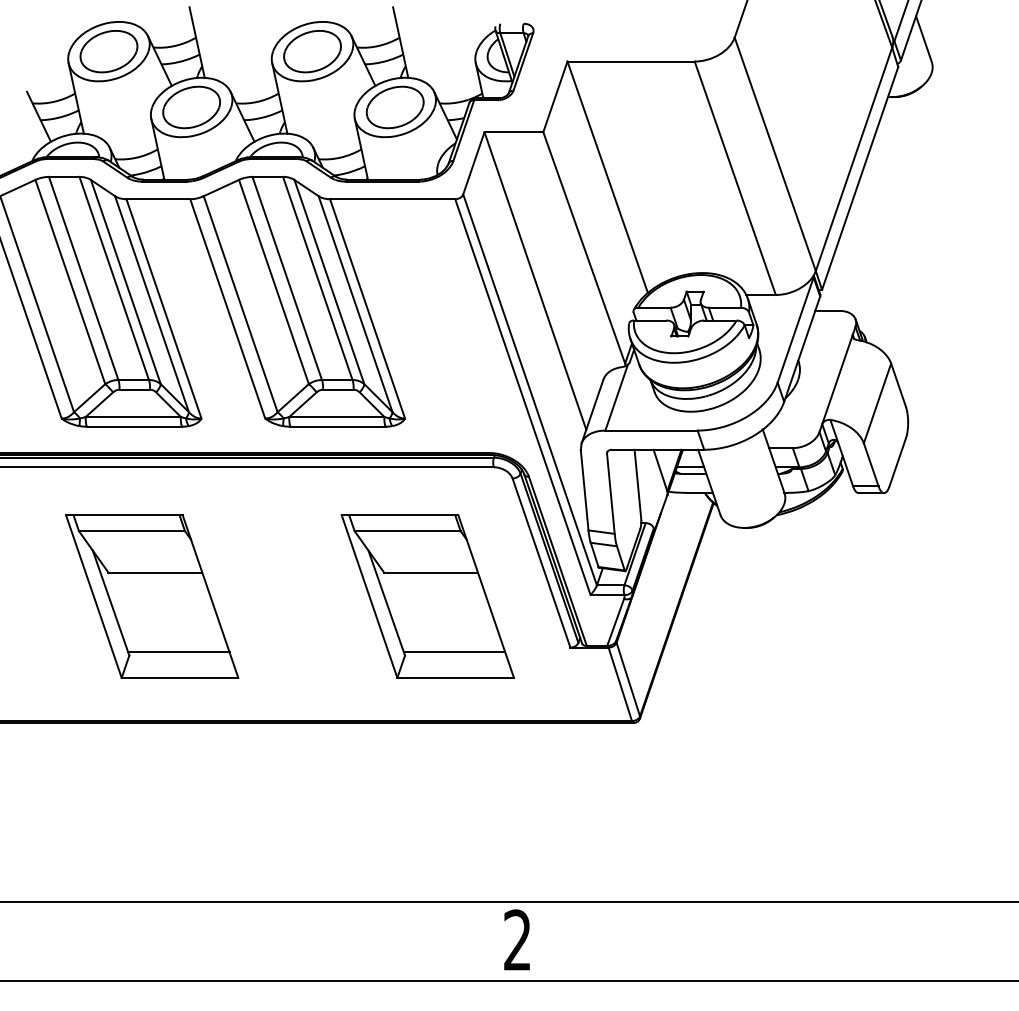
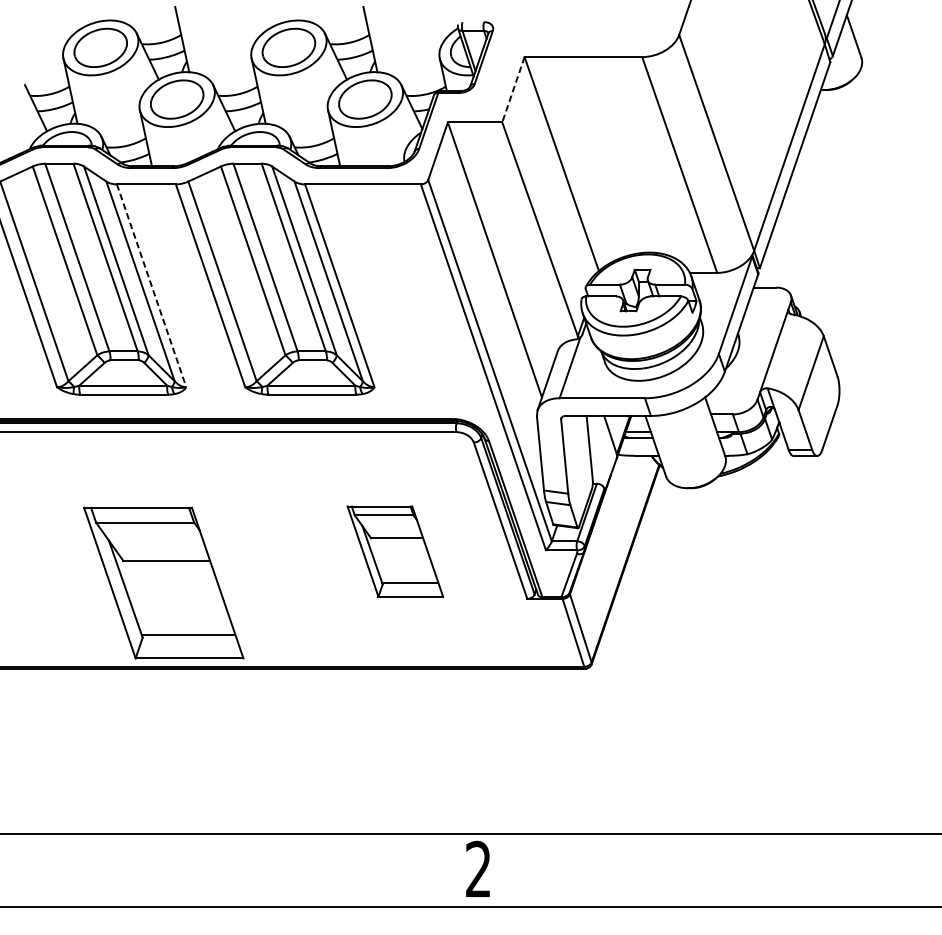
line: (555, 97) -> (513, 90), solid -> dashed
line: (164, 308) -> (152, 285), solid -> dashed
part: (152, 596) -> (164, 583), moved
part: (427, 596) -> (395, 551), size x0.6

